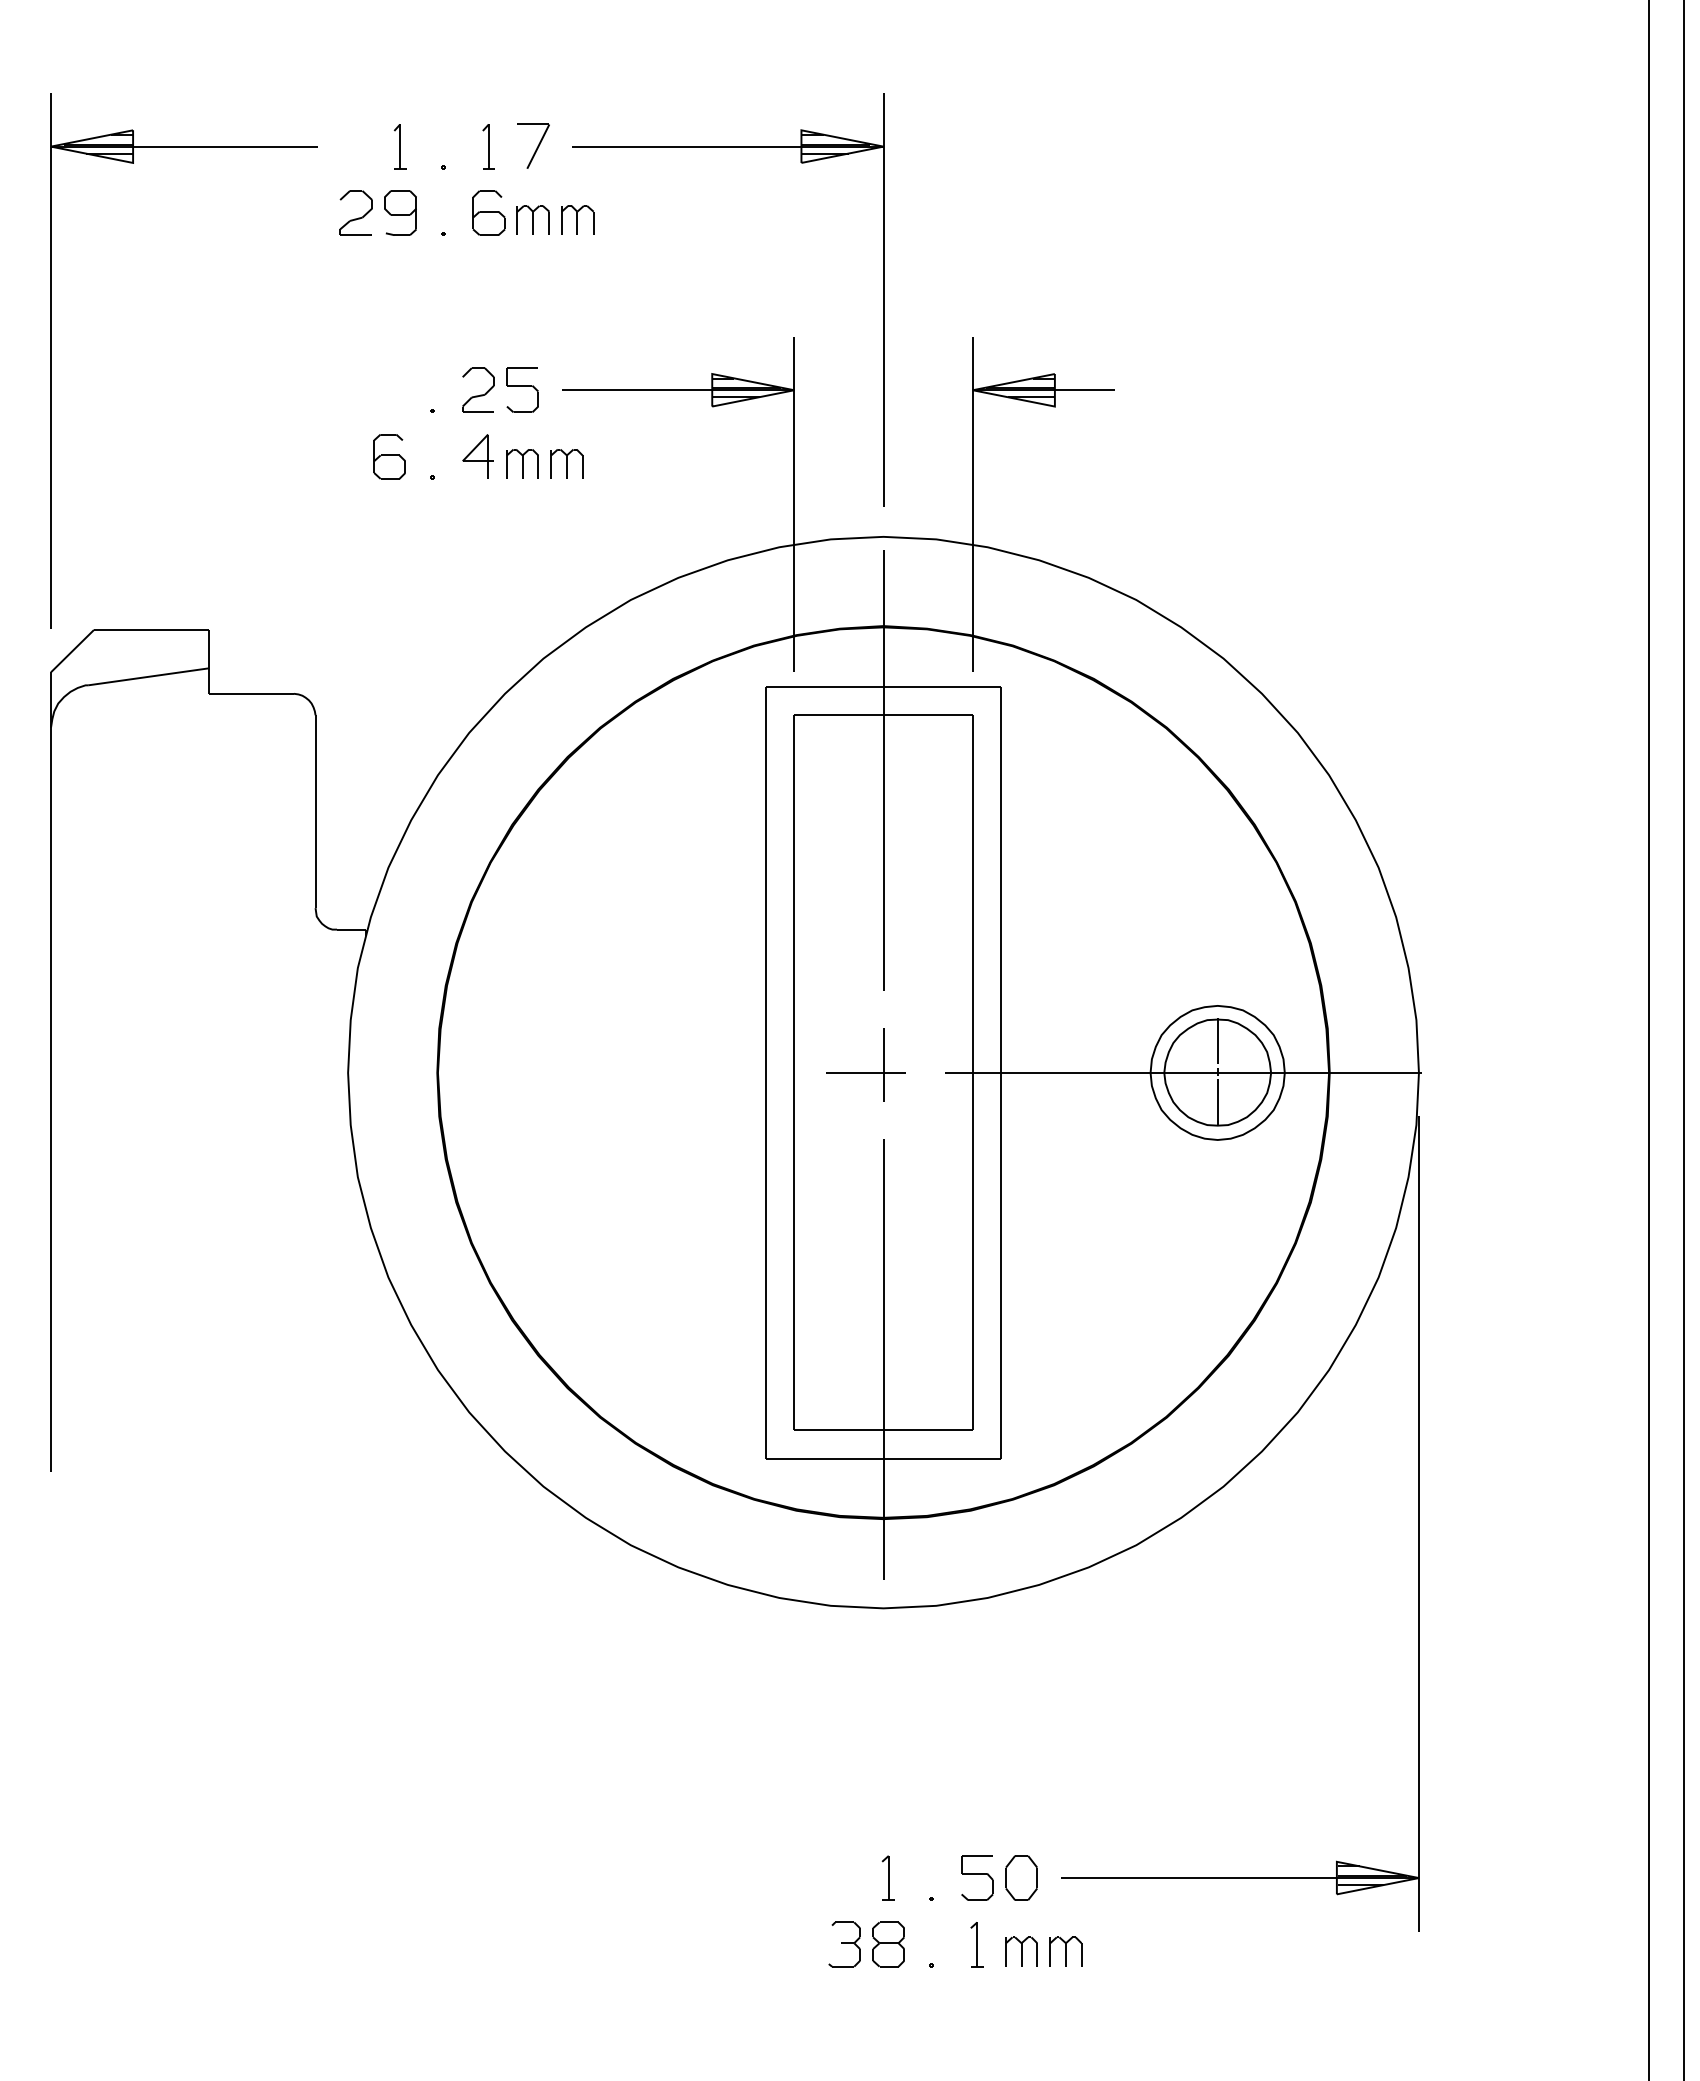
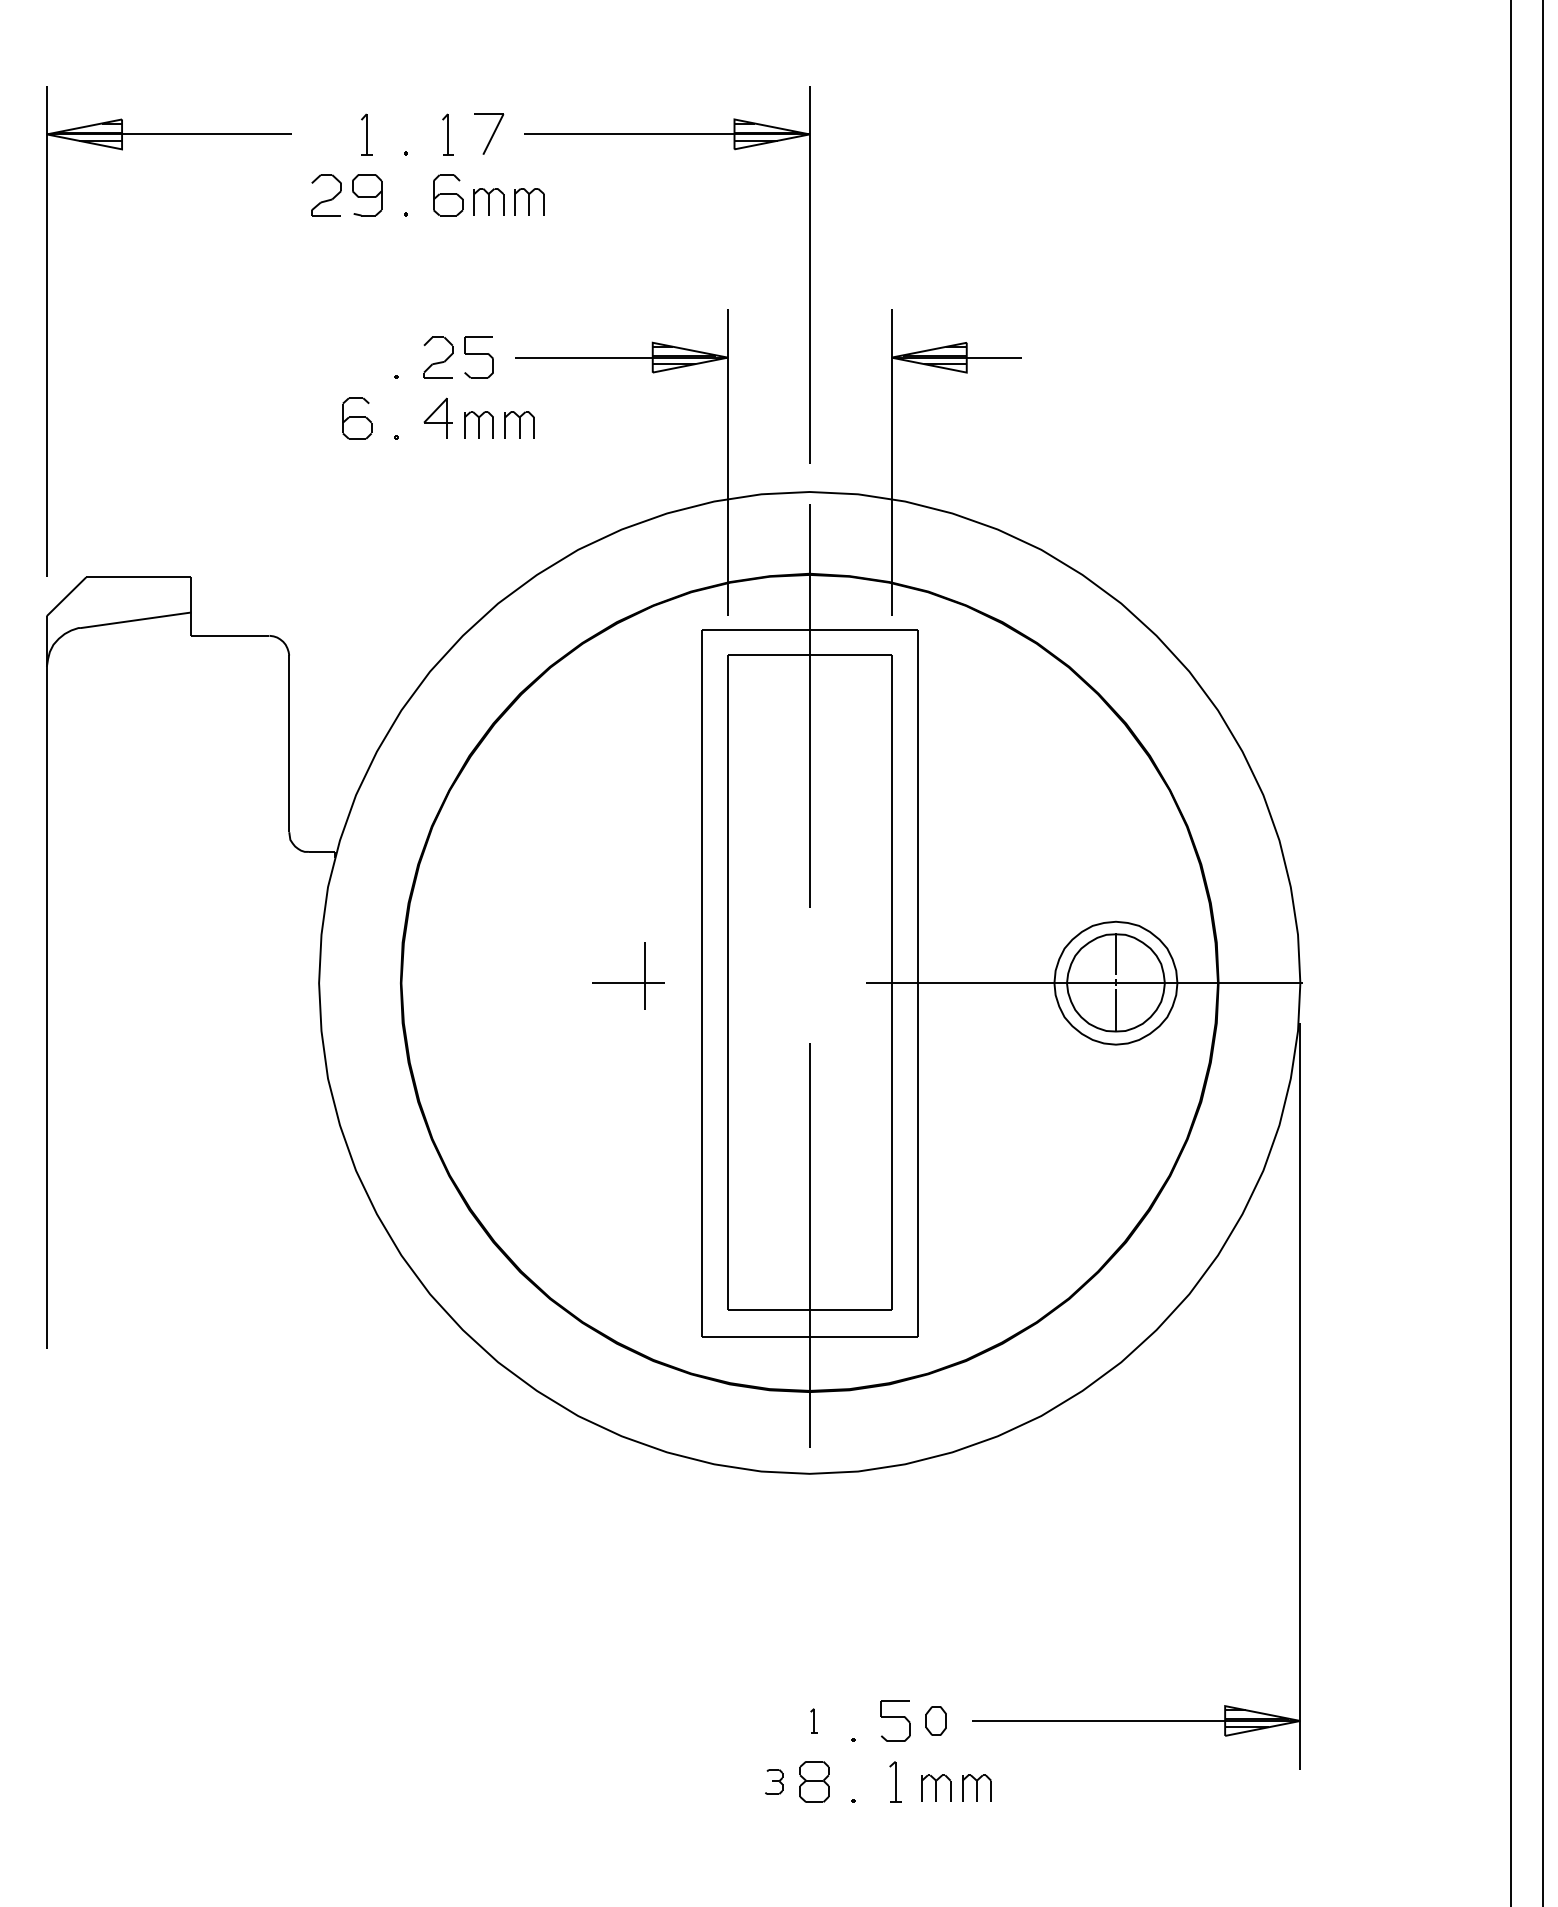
part: (865, 1072) -> (628, 982), moved
part: (887, 1877) -> (813, 1720), size x0.6
part: (1021, 1877) -> (936, 1720), size x0.7
part: (843, 1944) -> (773, 1781), size x0.6

